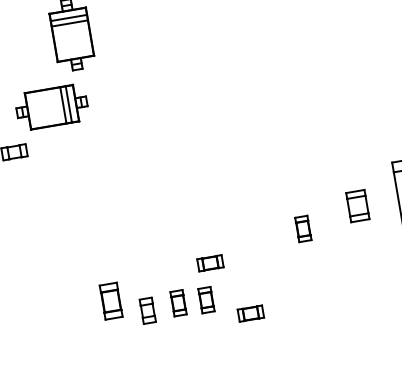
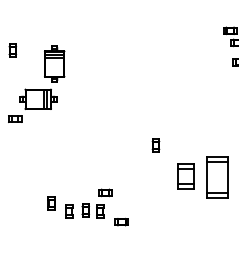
part: (357, 206) -> (185, 176), size x1.67
part: (302, 229) -> (155, 145), moved
part: (111, 301) -> (51, 203), size x0.71

